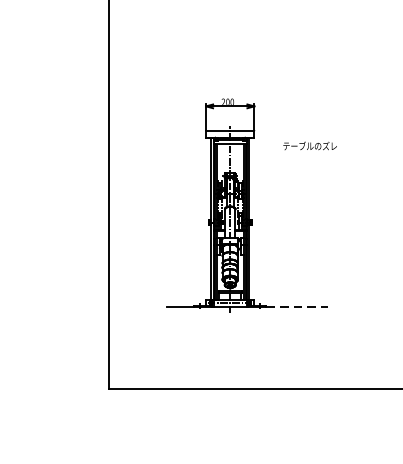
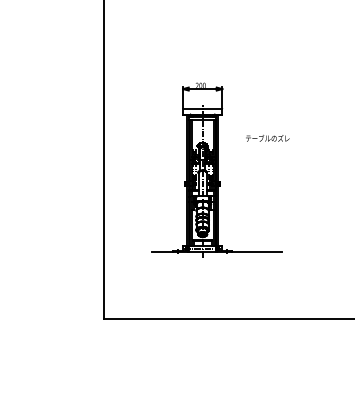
text: (309, 146) -> (267, 138), moved
line: (297, 307) -> (257, 252), dashed -> solid

